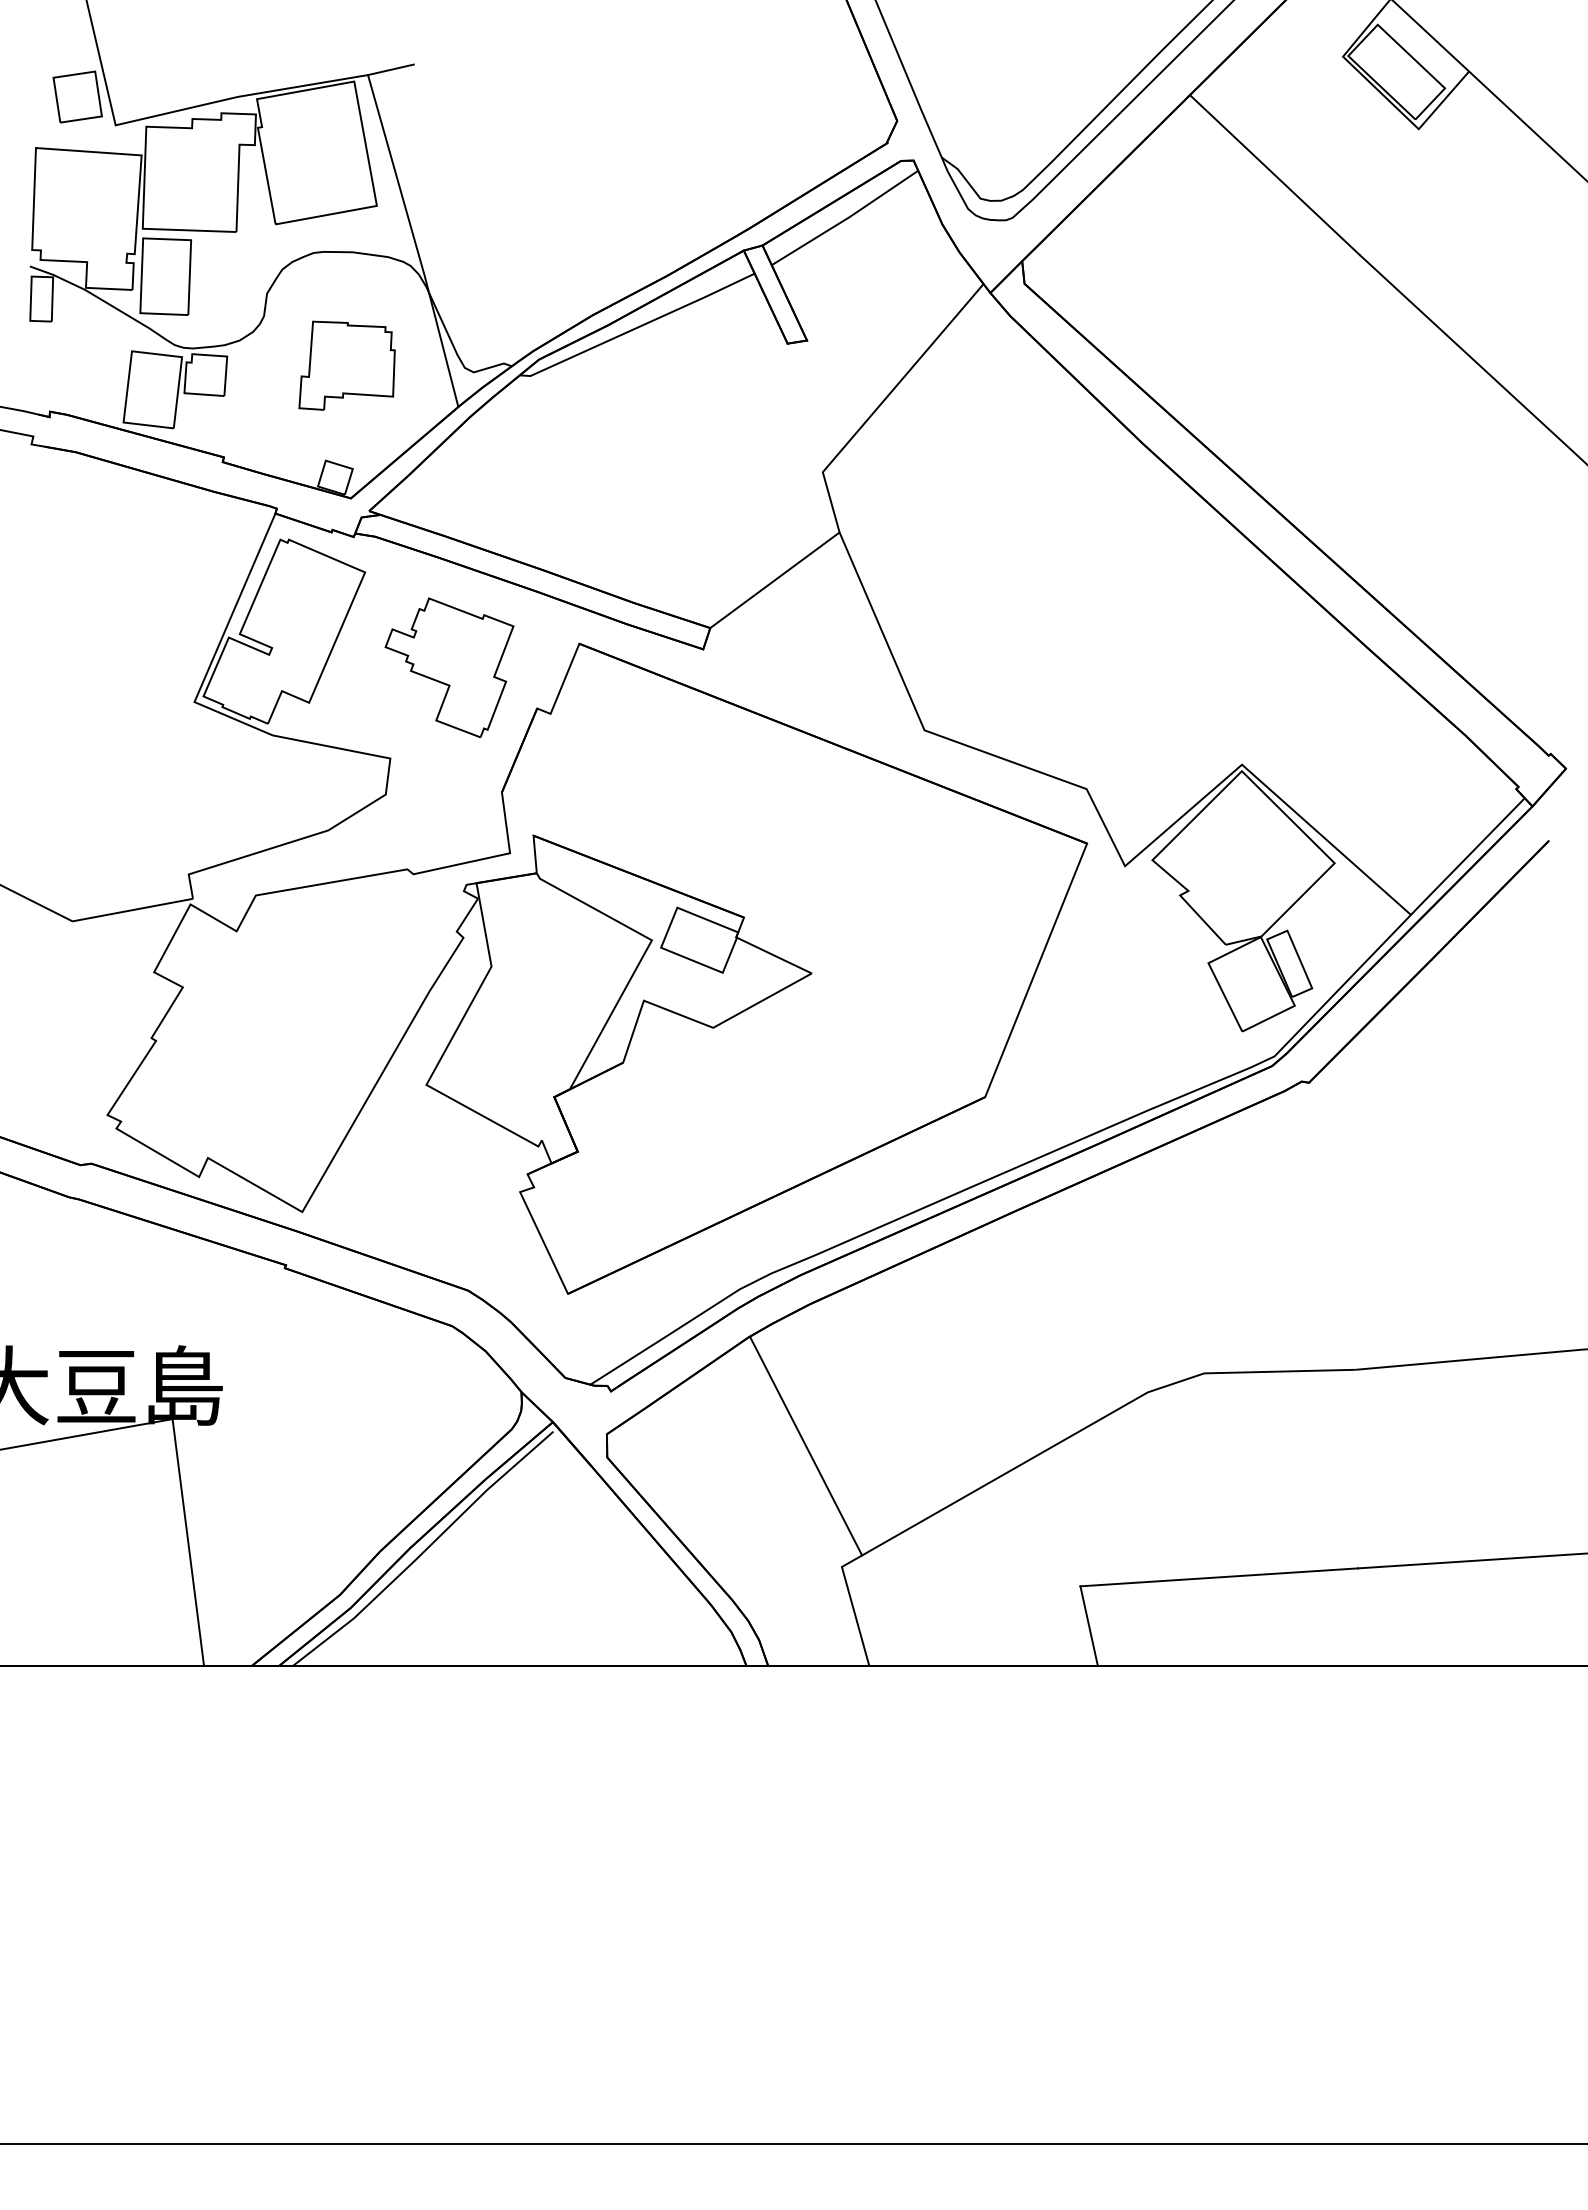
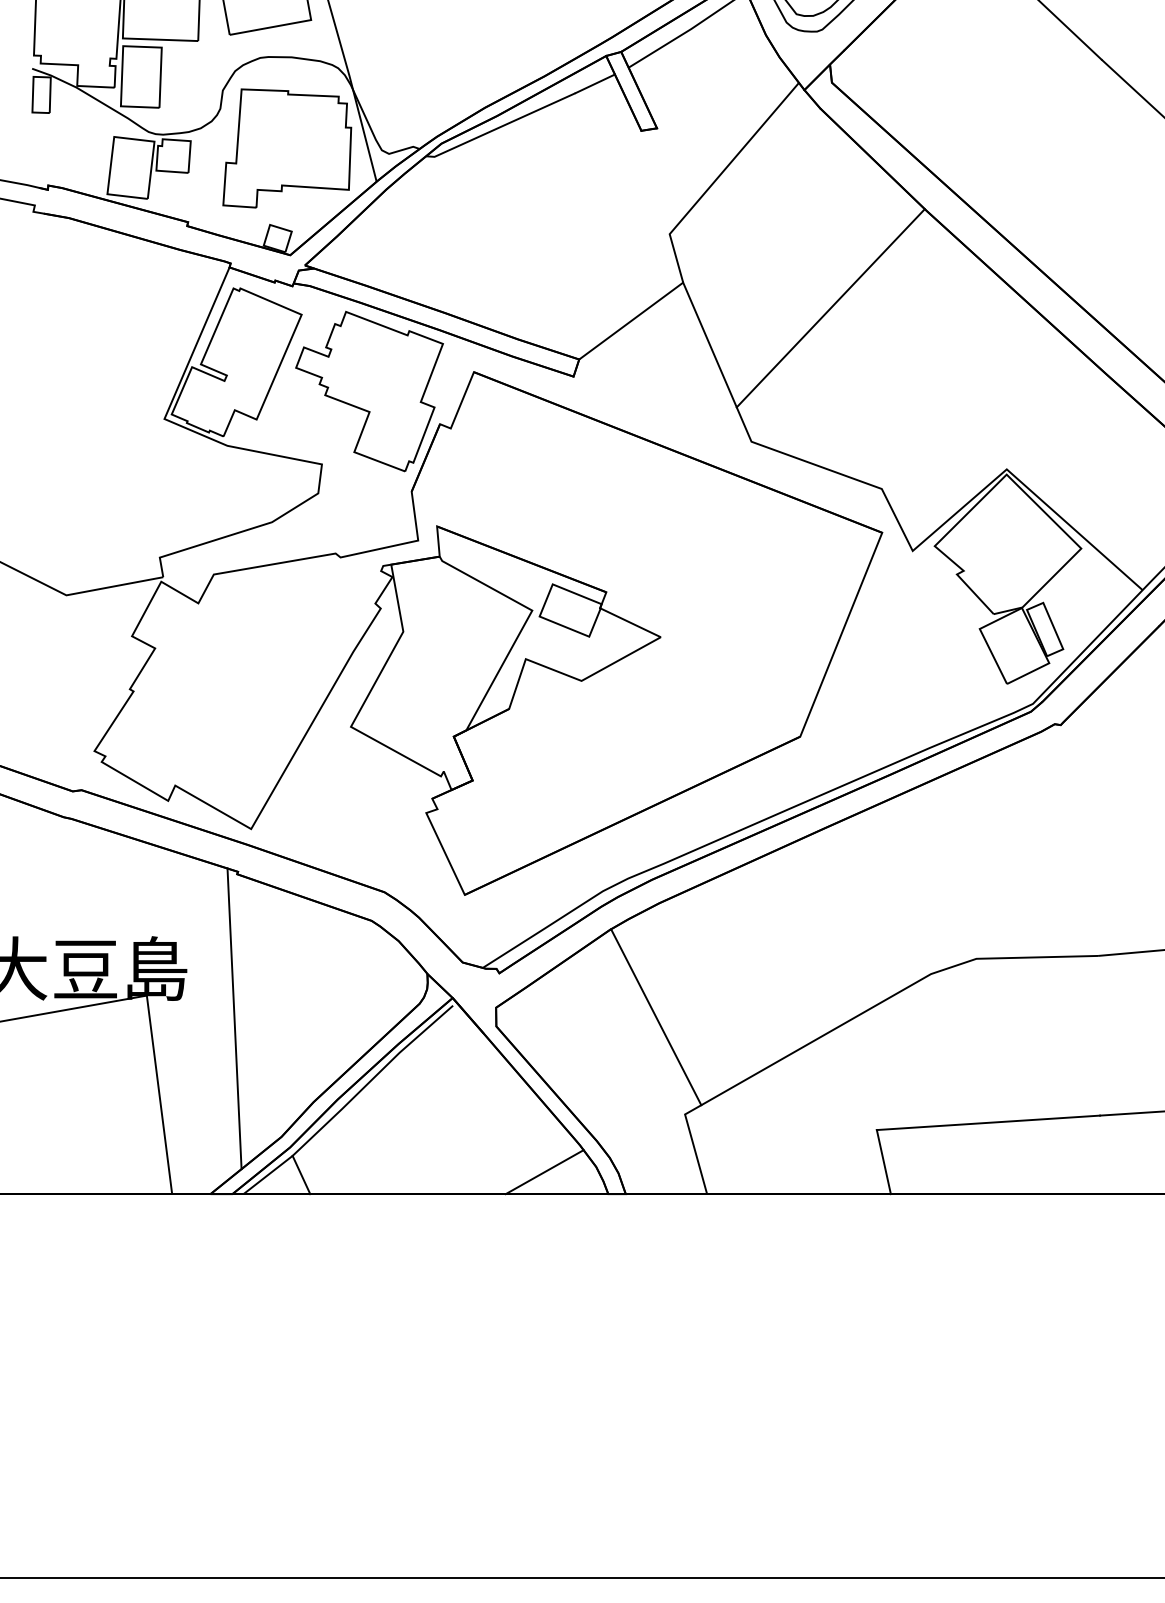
part: (346, 365) -> (286, 148), size x1.67
line: (1023, 564) -> (831, 308), added
part: (449, 667) -> (369, 391), size x1.43
line: (281, 1447) -> (234, 1018), added
line: (666, 1638) -> (544, 1171), added
line: (364, 1642) -> (301, 1175), added

